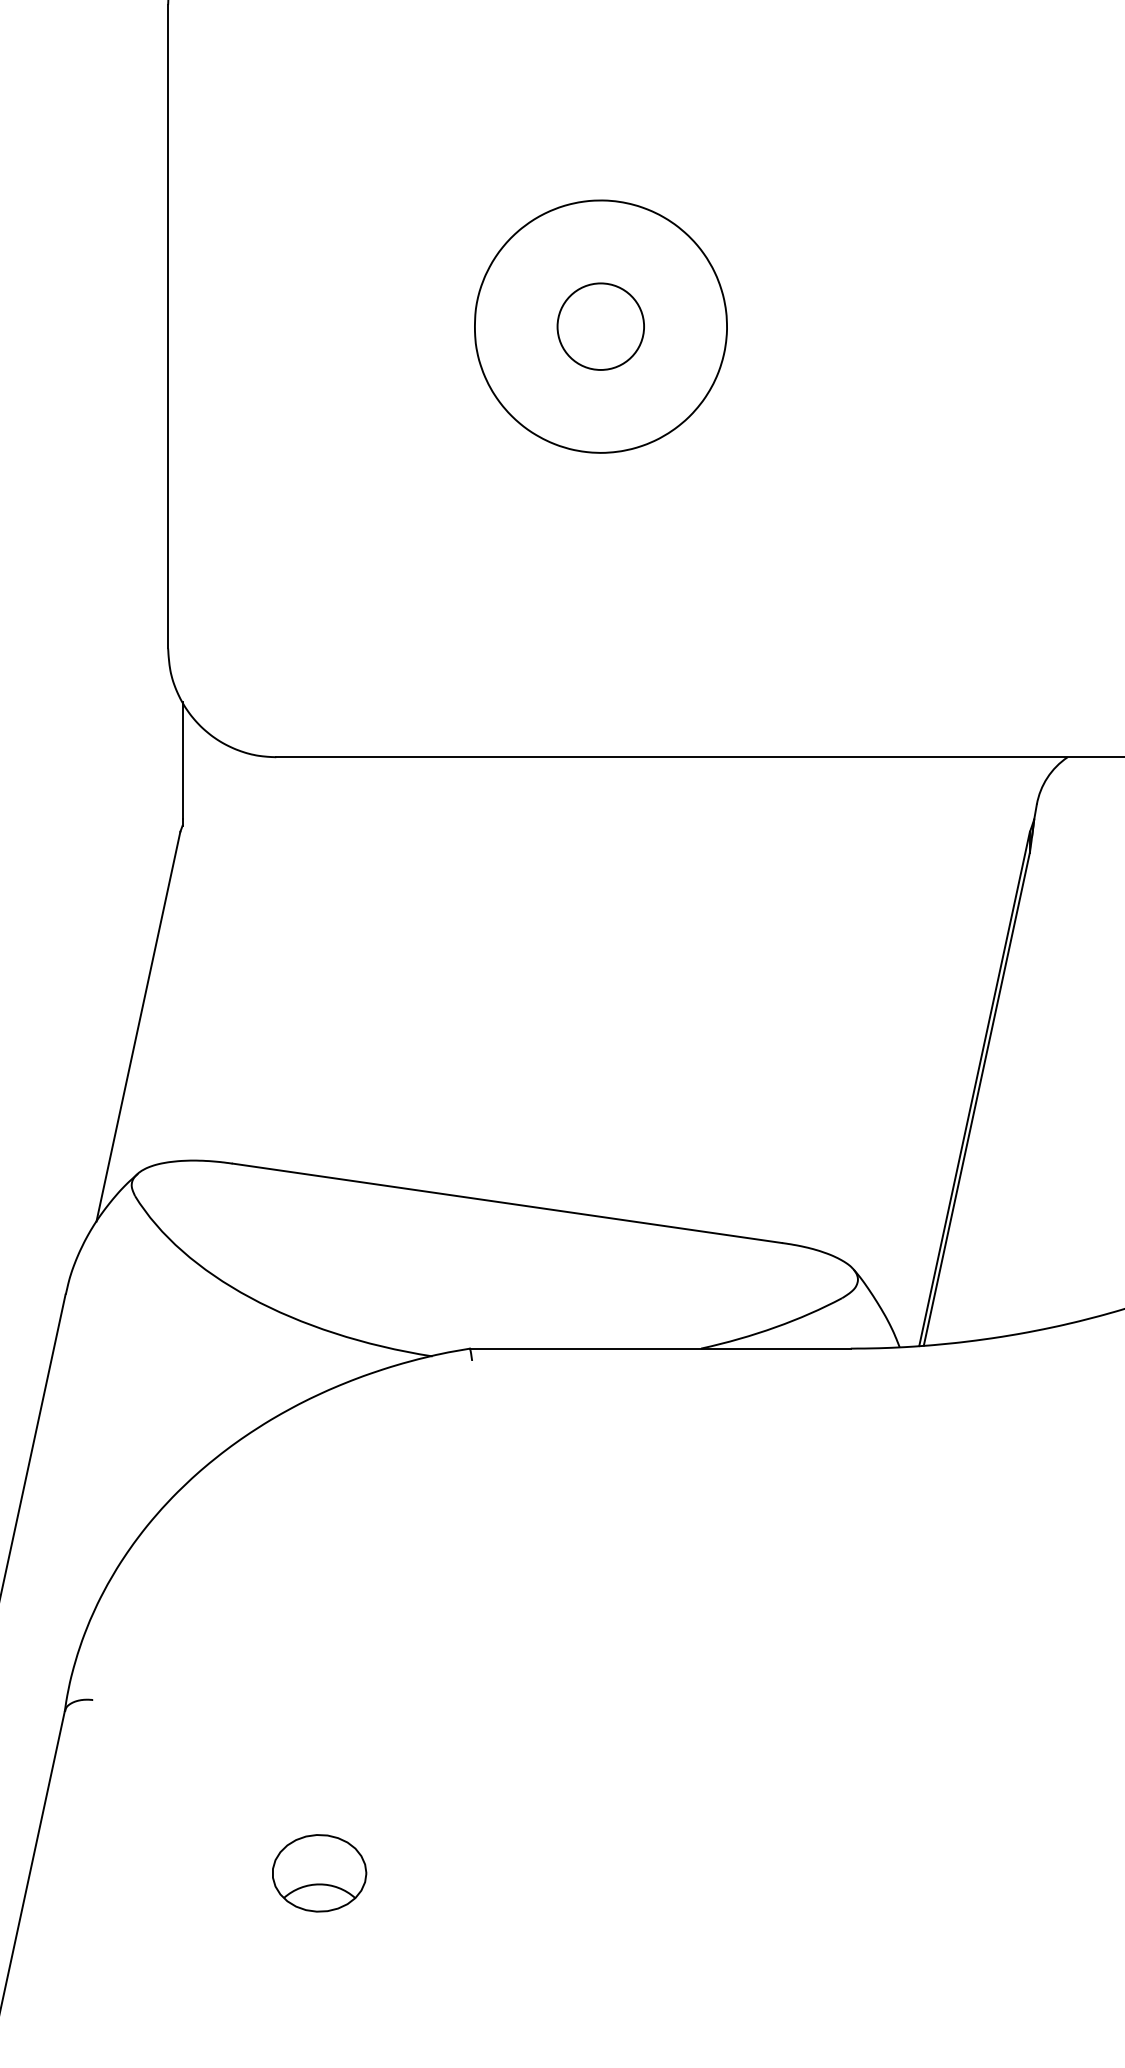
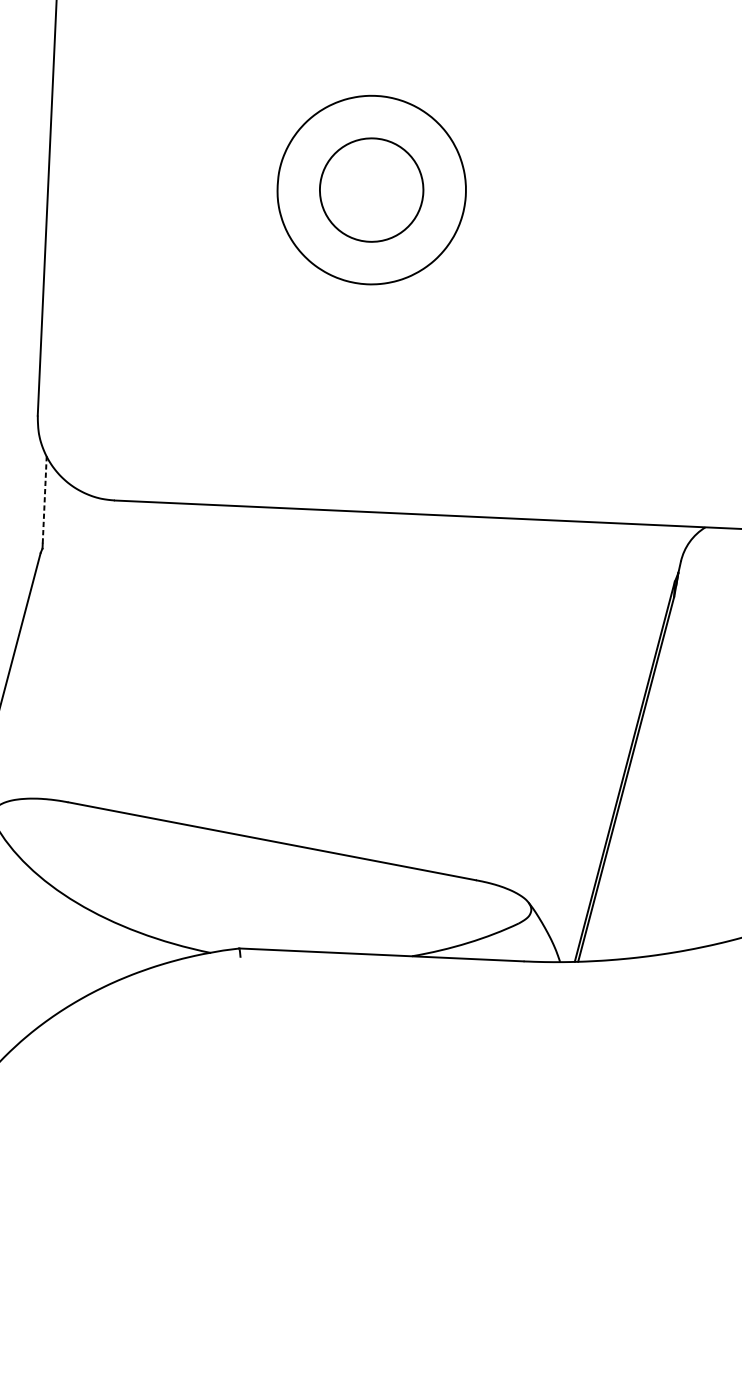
circle: (600, 326) -> (371, 189), size x1.6
line: (182, 760) -> (44, 499), solid -> dashed
part: (319, 1873) -> (109, 1335), removed

